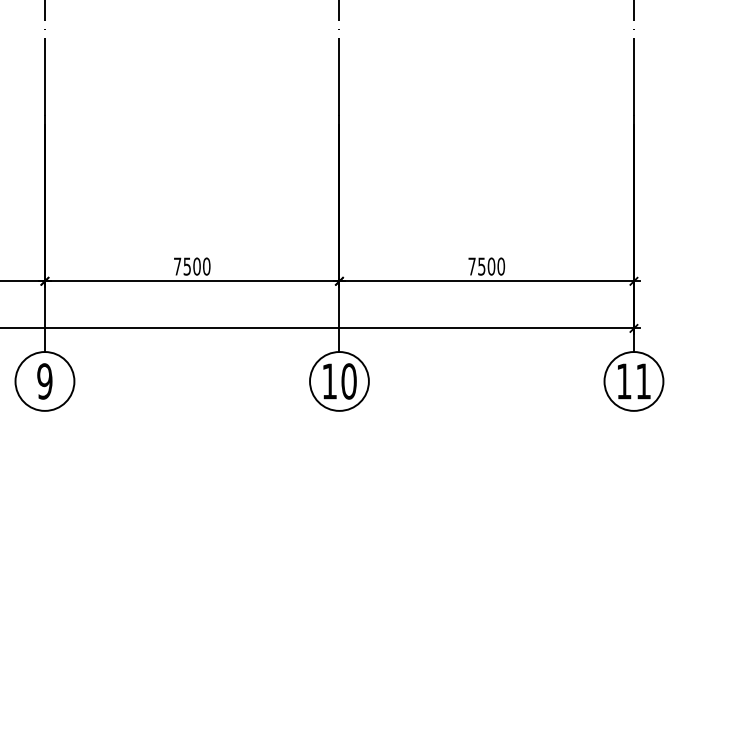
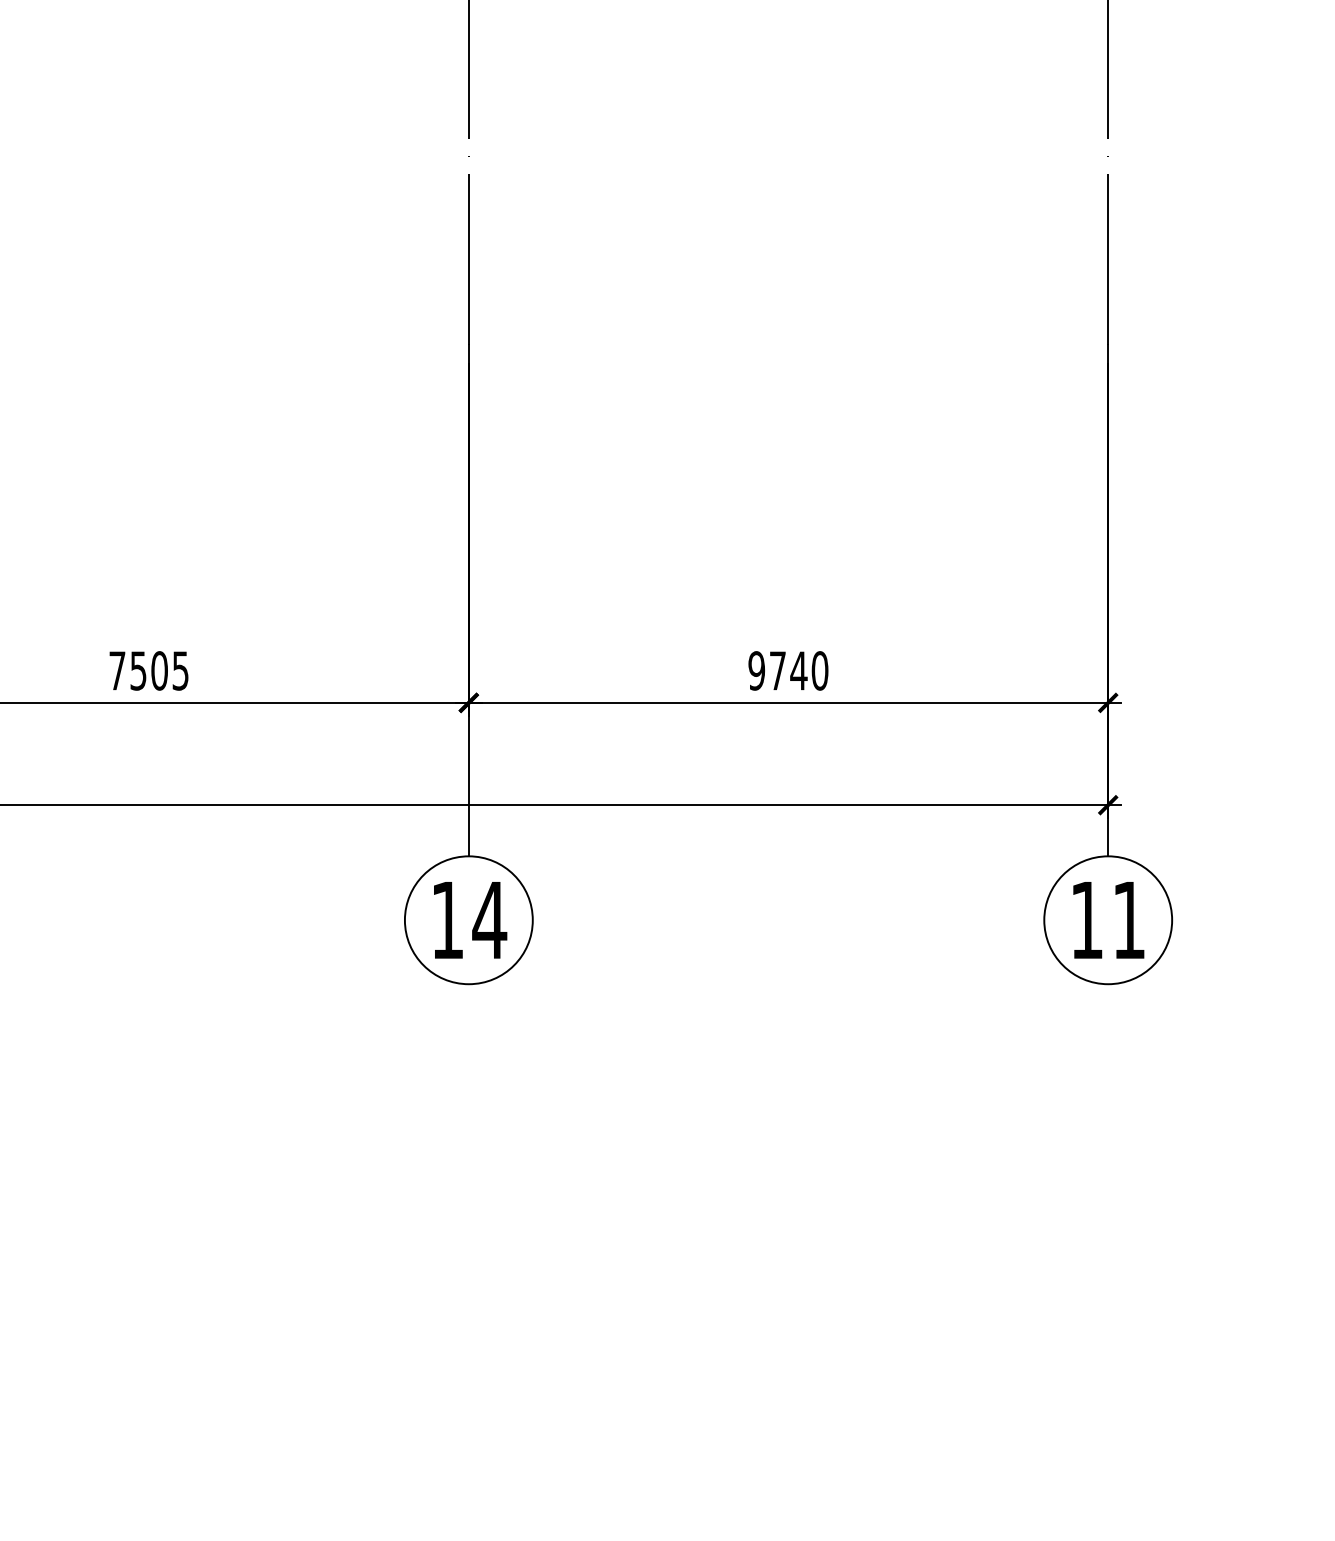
text: (206, 266) -> (180, 670), 7500 -> 7505
text: (481, 266) -> (777, 670), 7500 -> 9740
text: (349, 381) -> (490, 920), 10 -> 14

